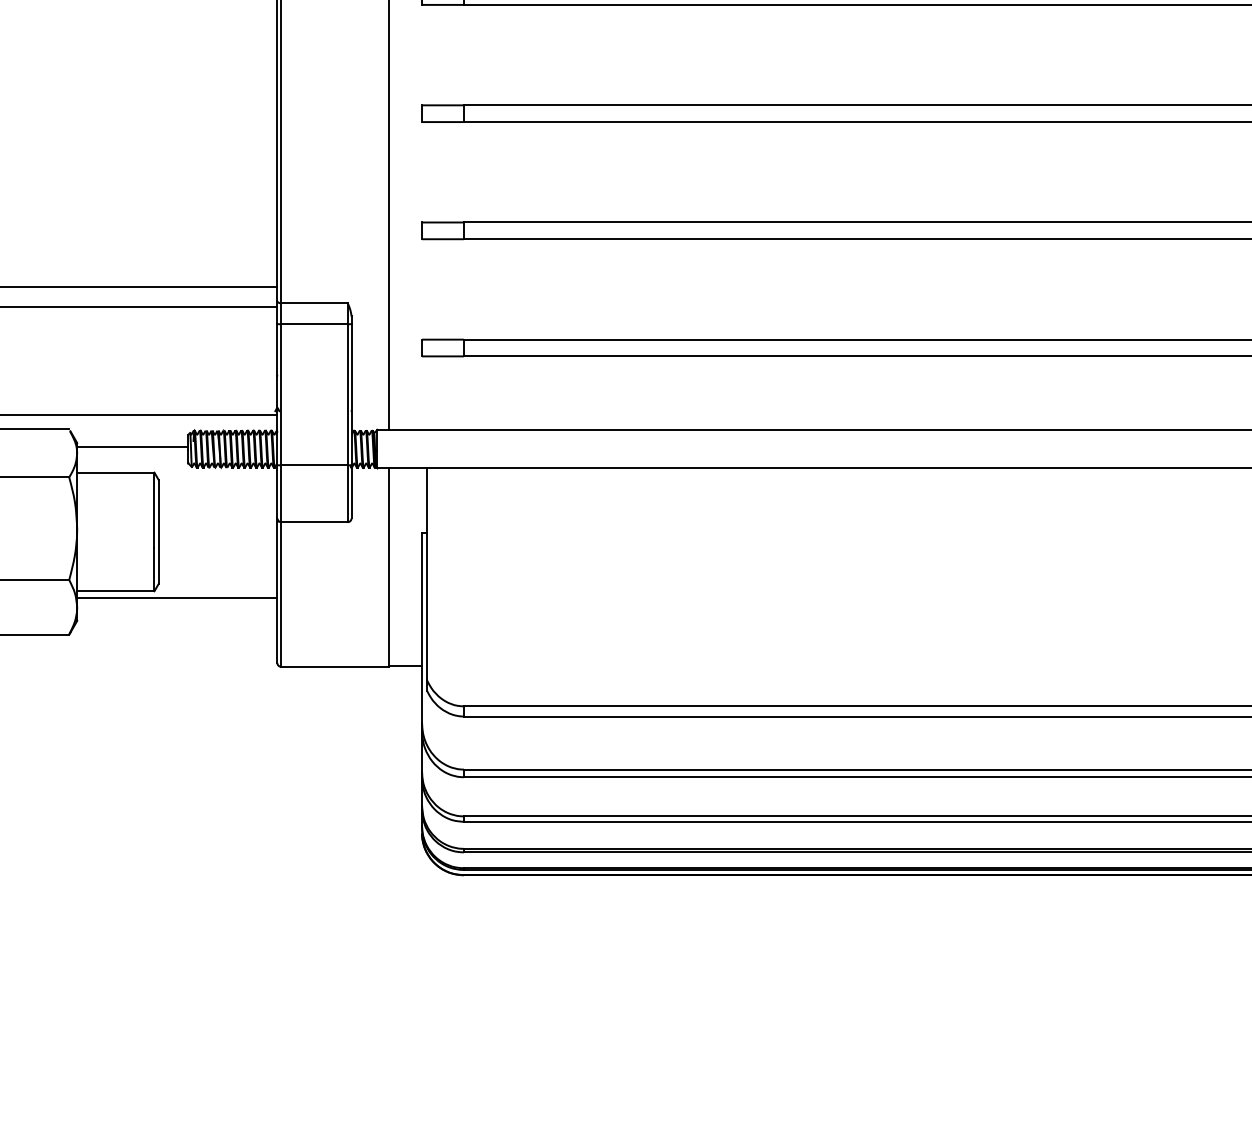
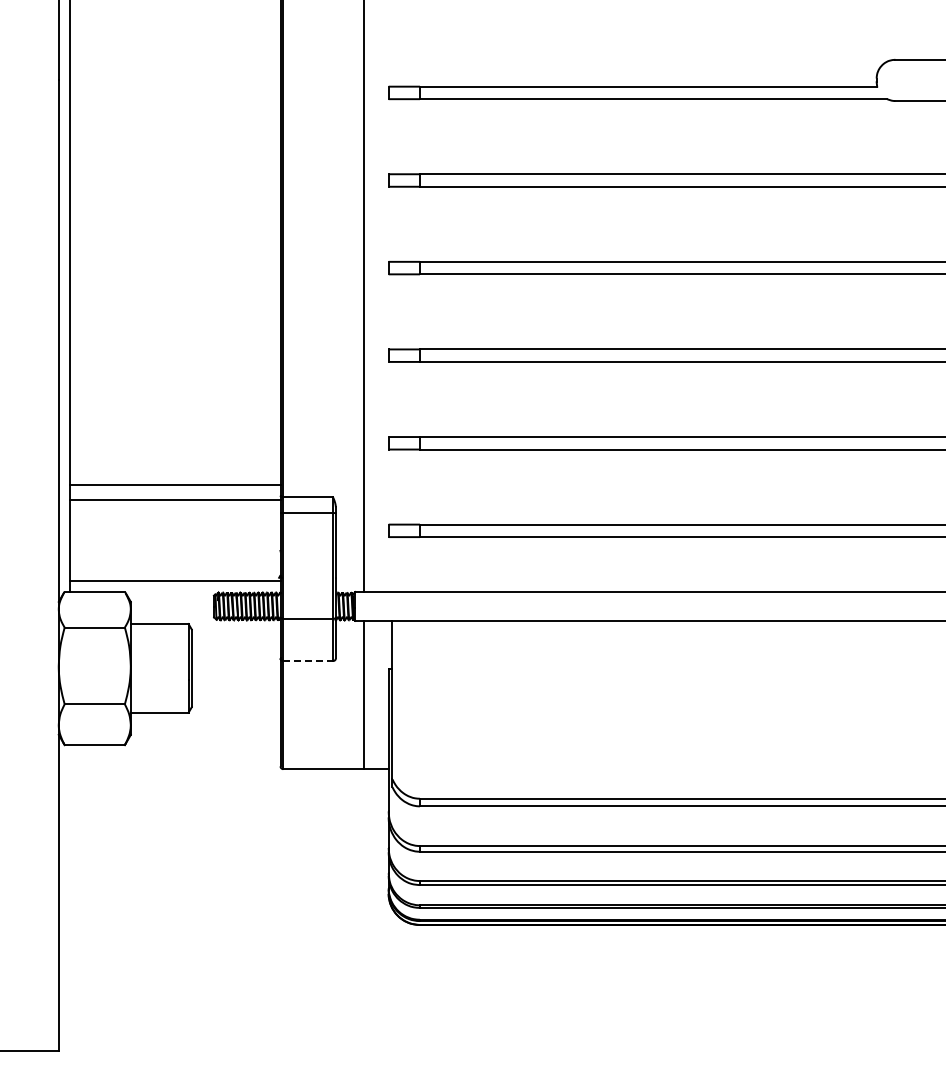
line: (131, 446) -> (171, 604), removed
line: (314, 522) -> (308, 661), solid -> dashed
line: (177, 597) -> (205, 717), removed

